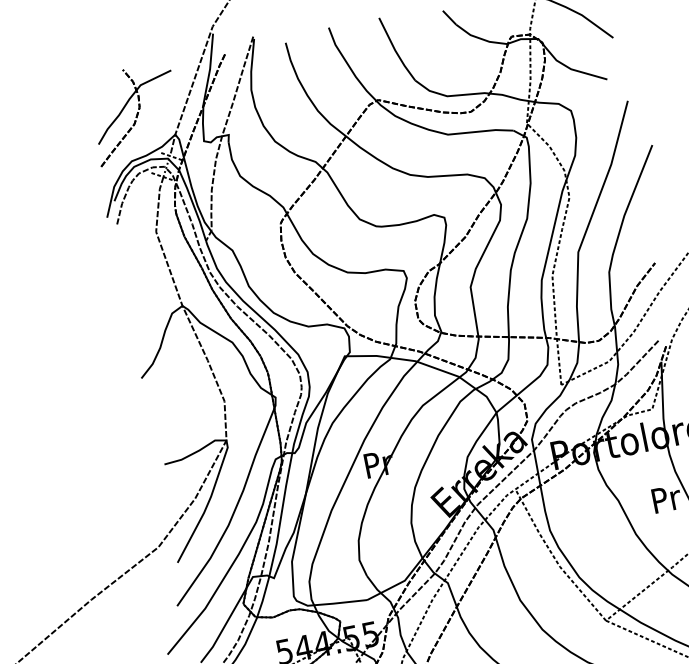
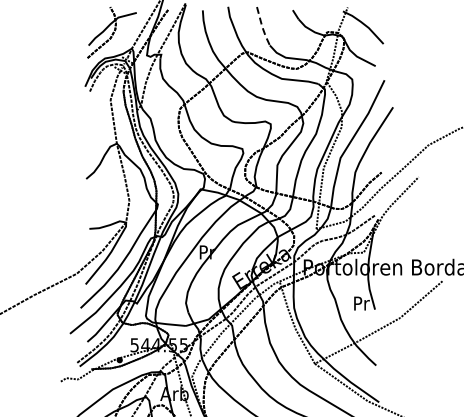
line: (395, 51) -> (262, 27), solid -> dashed

